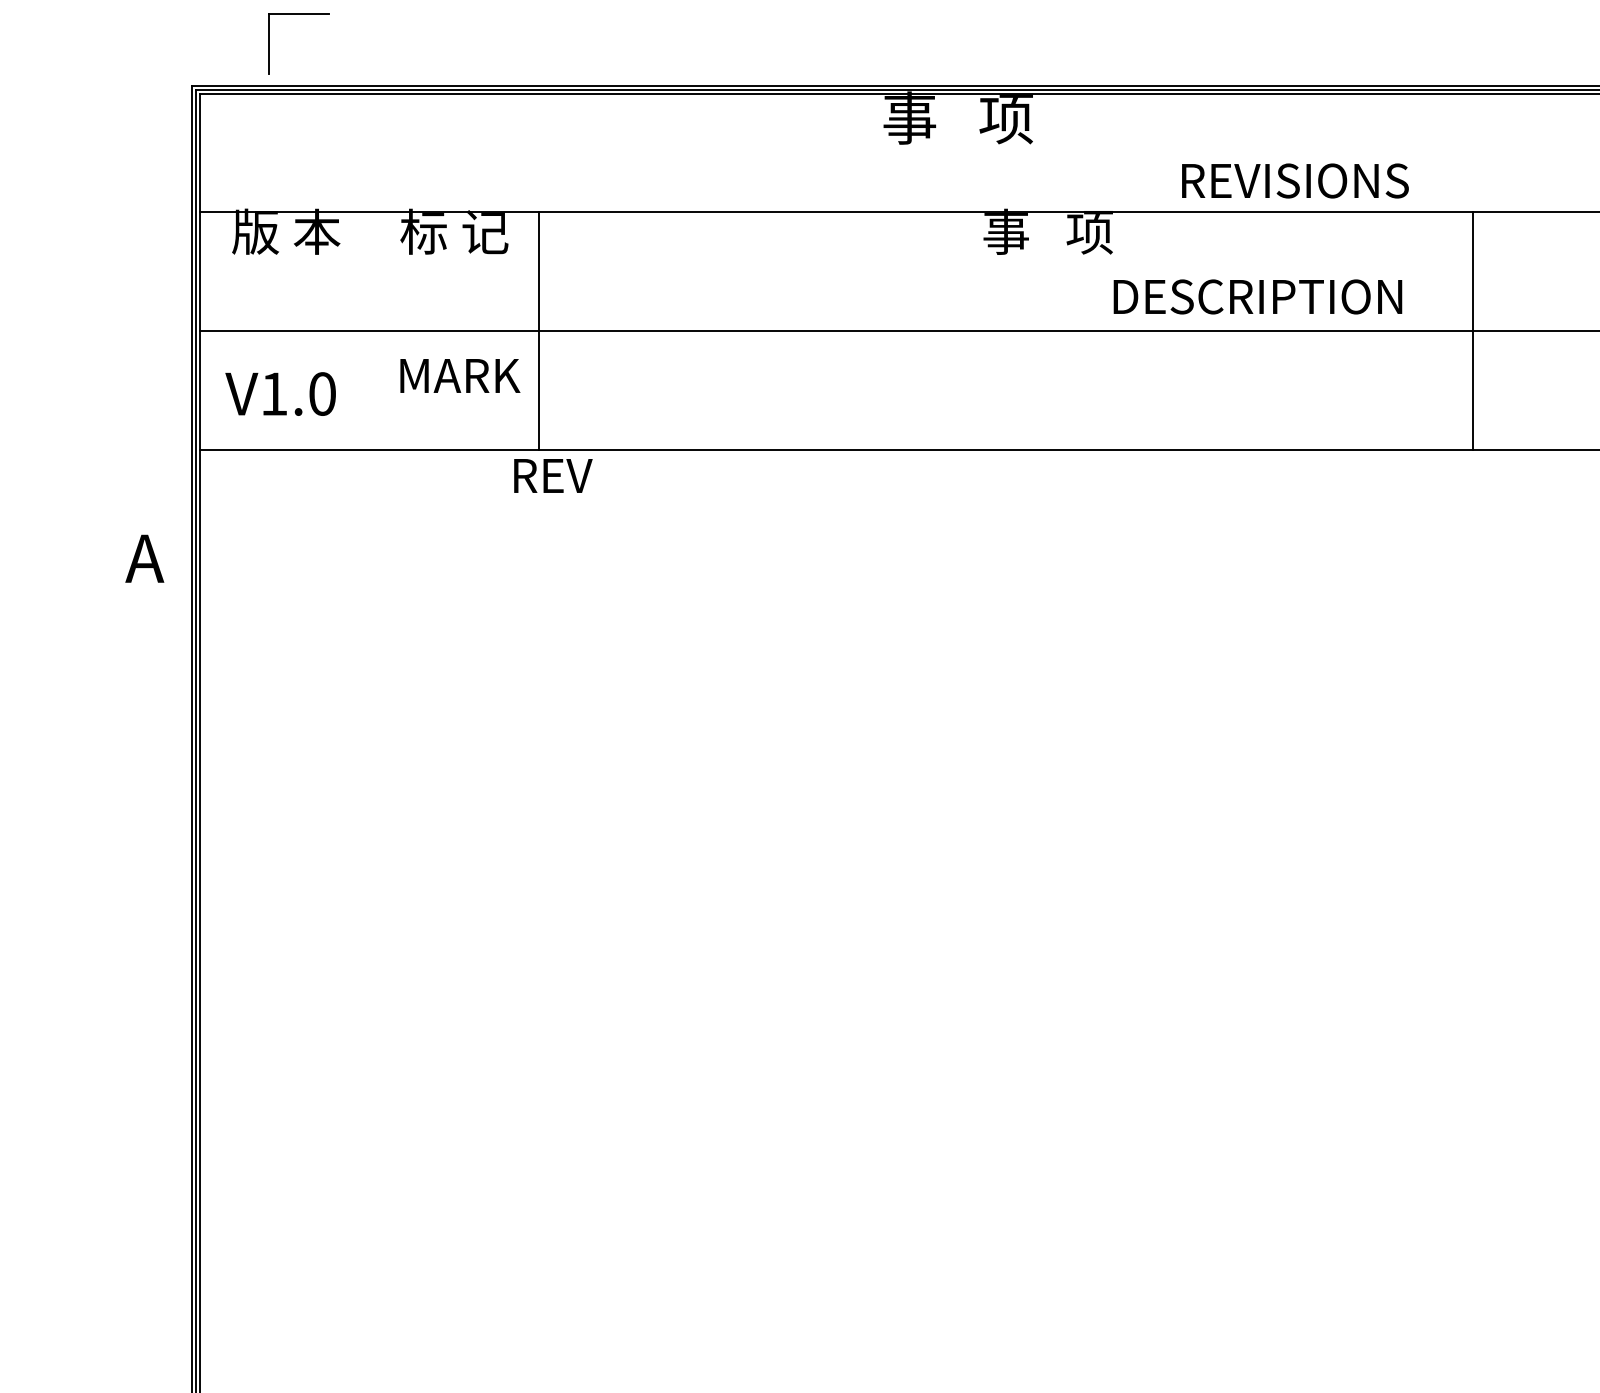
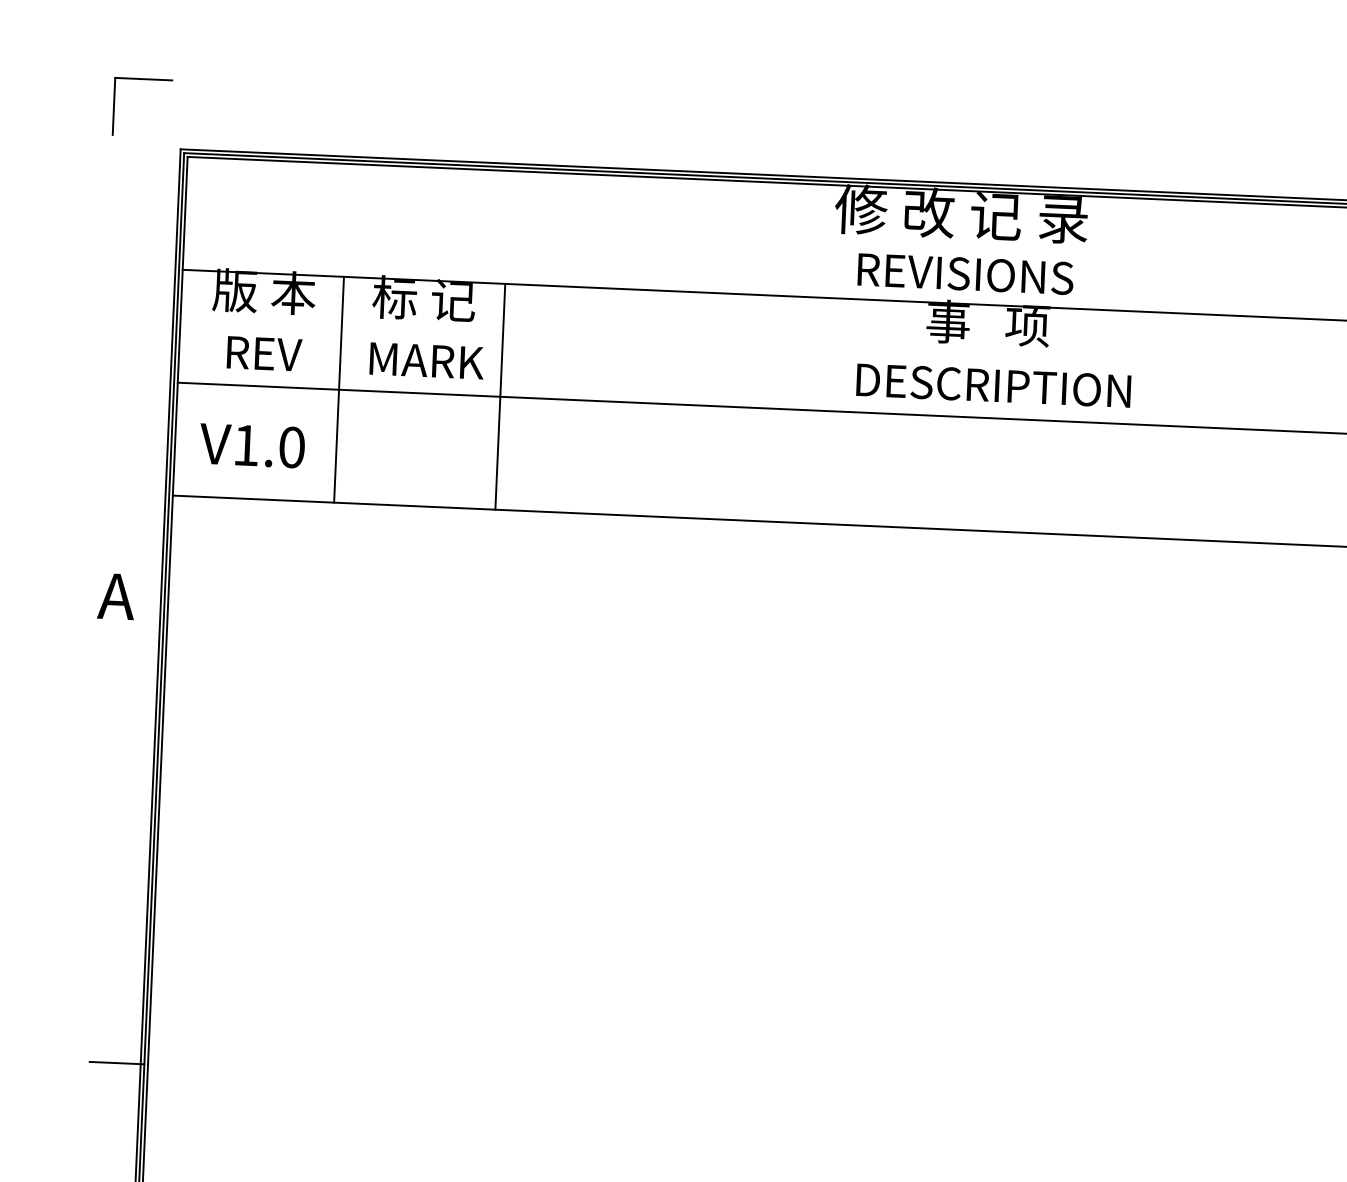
part: (298, 14) -> (143, 79), moved
text: (1015, 117) -> (961, 213), 事   项 -> 修 改 记 录
text: (1295, 180) -> (965, 273), moved
text: (1257, 296) -> (993, 385), moved
line: (369, 331) -> (339, 390), added
text: (460, 375) -> (427, 360), moved
text: (553, 475) -> (264, 353), moved
line: (166, 1048) -> (116, 1062), added

